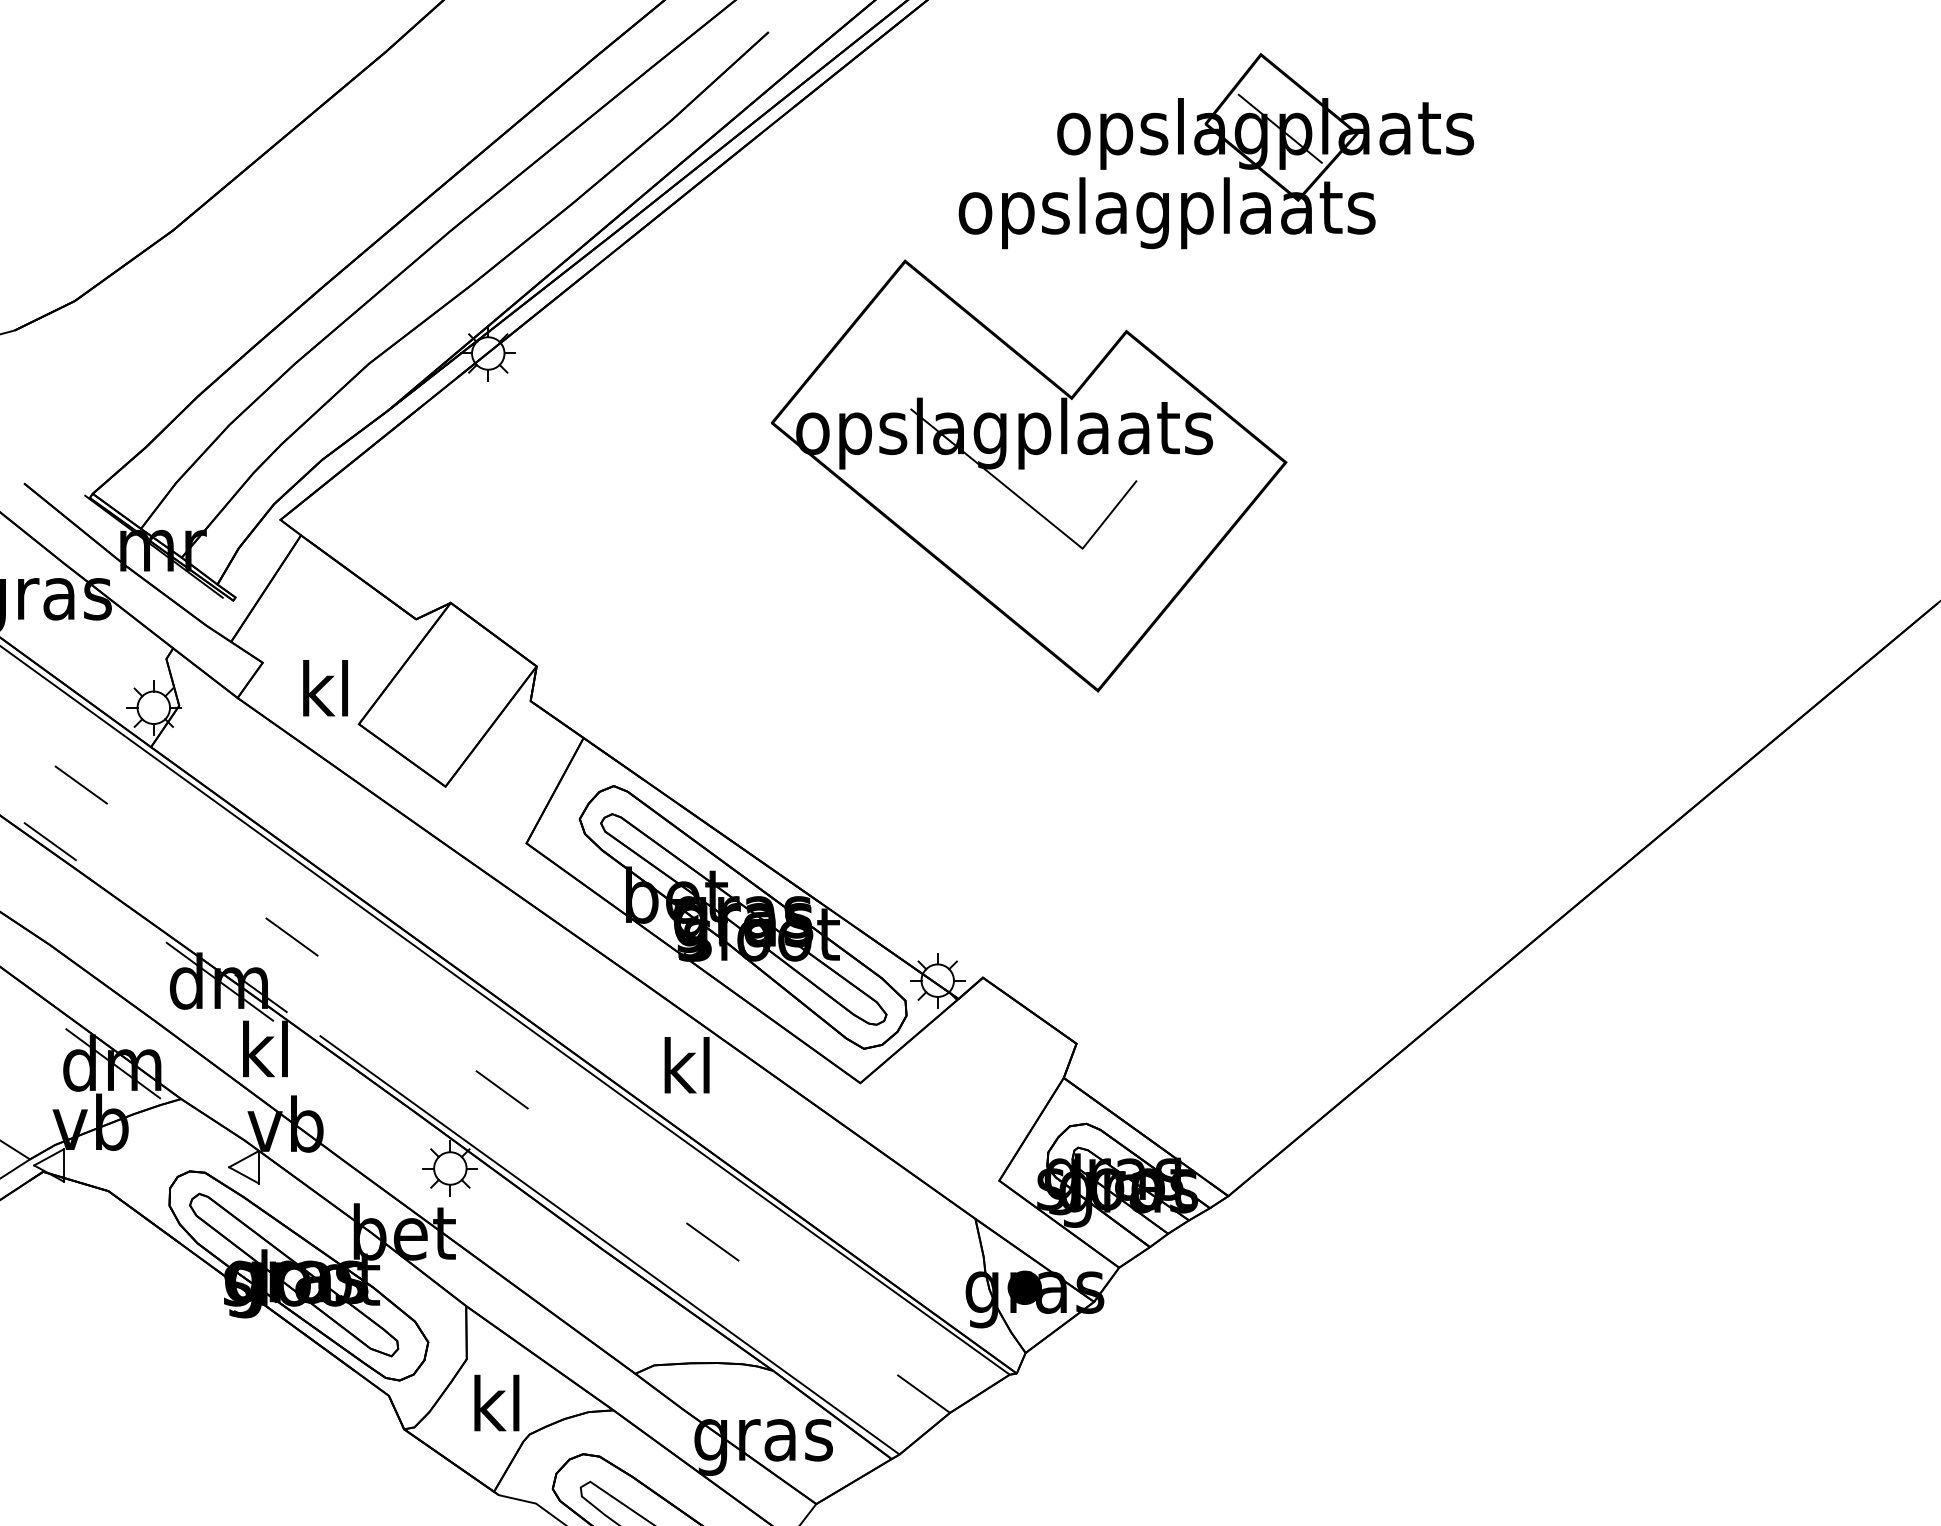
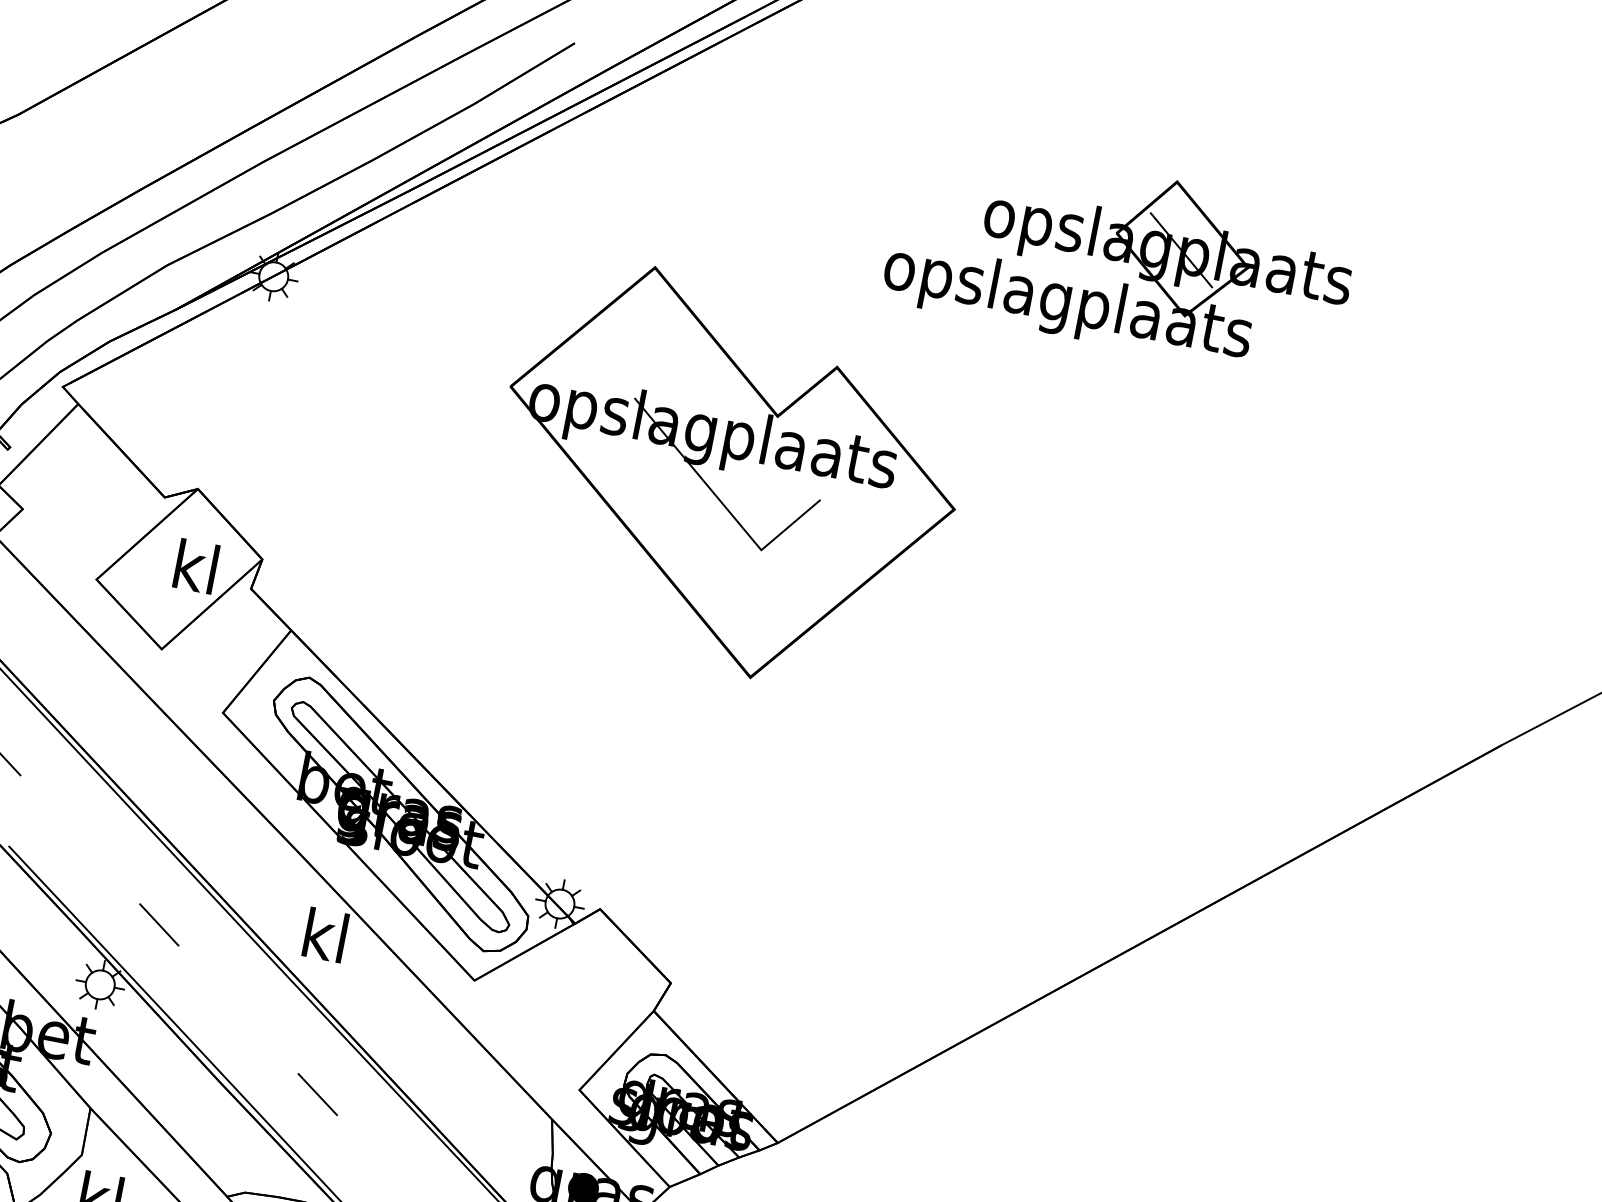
part: (1216, 151) -> (1121, 259), moved
text: (325, 688) -> (196, 566), moved

